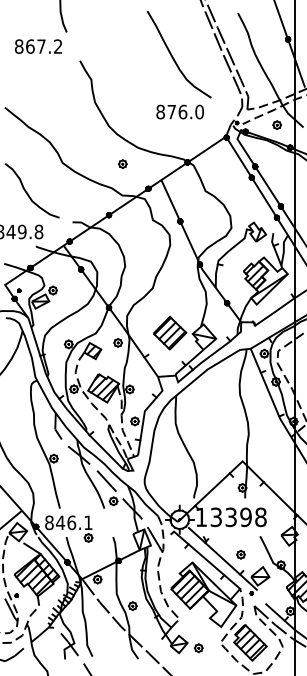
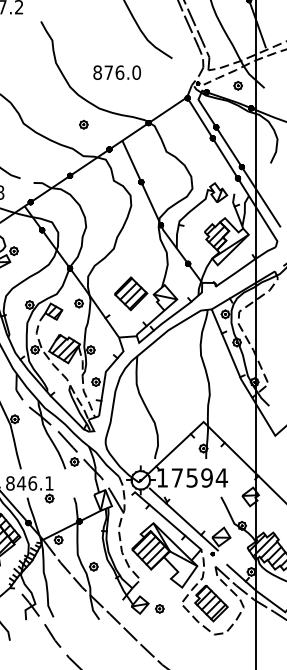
text: (179, 111) -> (116, 72), moved
text: (238, 517) -> (199, 478), 13398 -> 17594
part: (240, 554) -> (201, 515), removed

